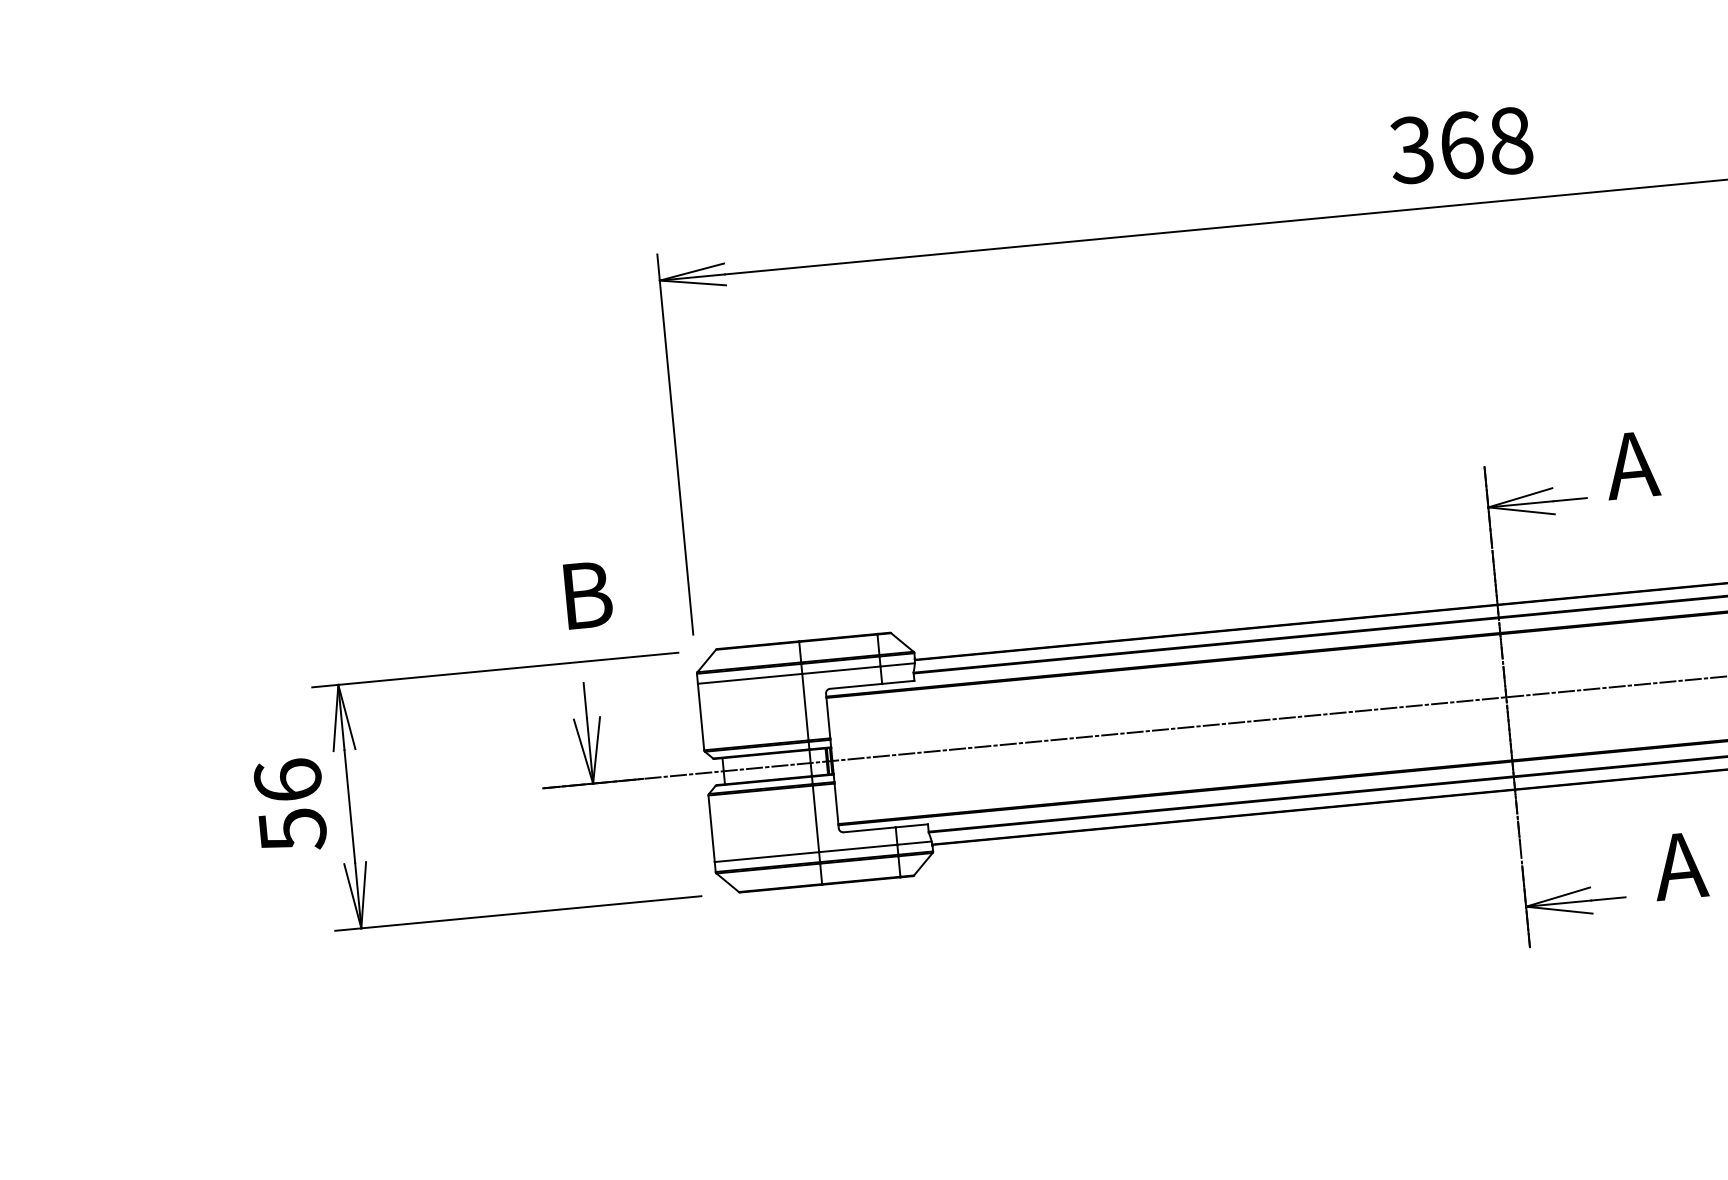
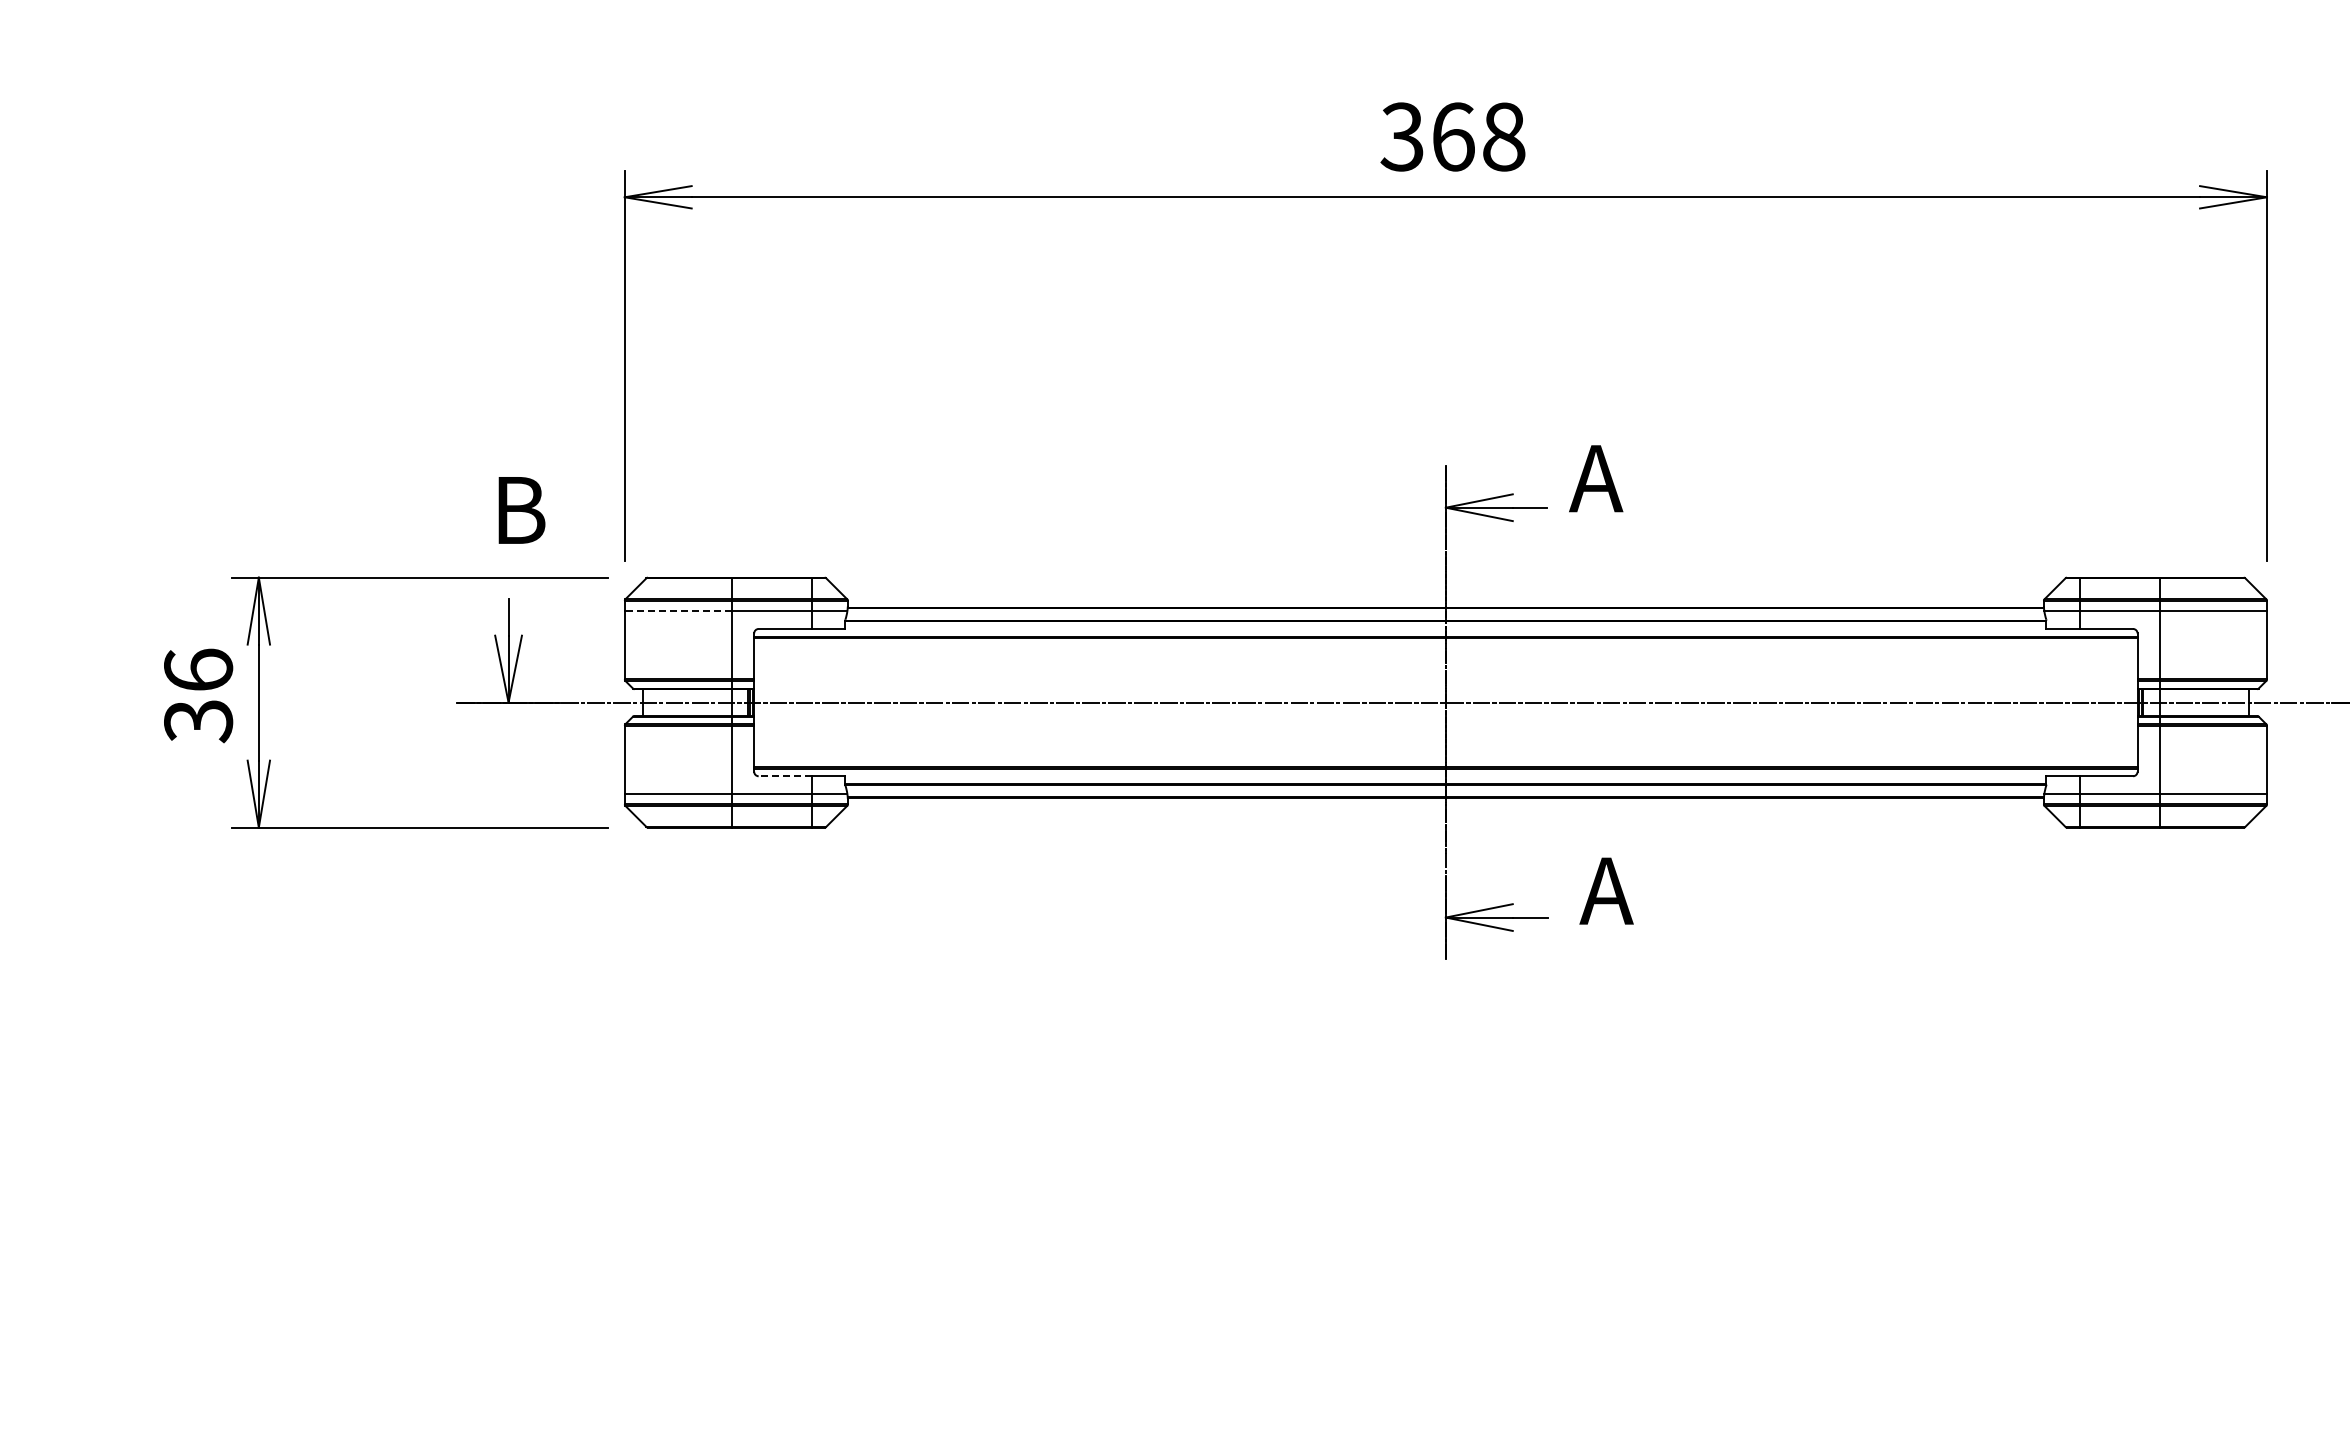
line: (750, 679) -> (678, 611), solid -> dashed
text: (292, 830) -> (198, 721), 56 -> 36
line: (869, 830) -> (785, 776), solid -> dashed

